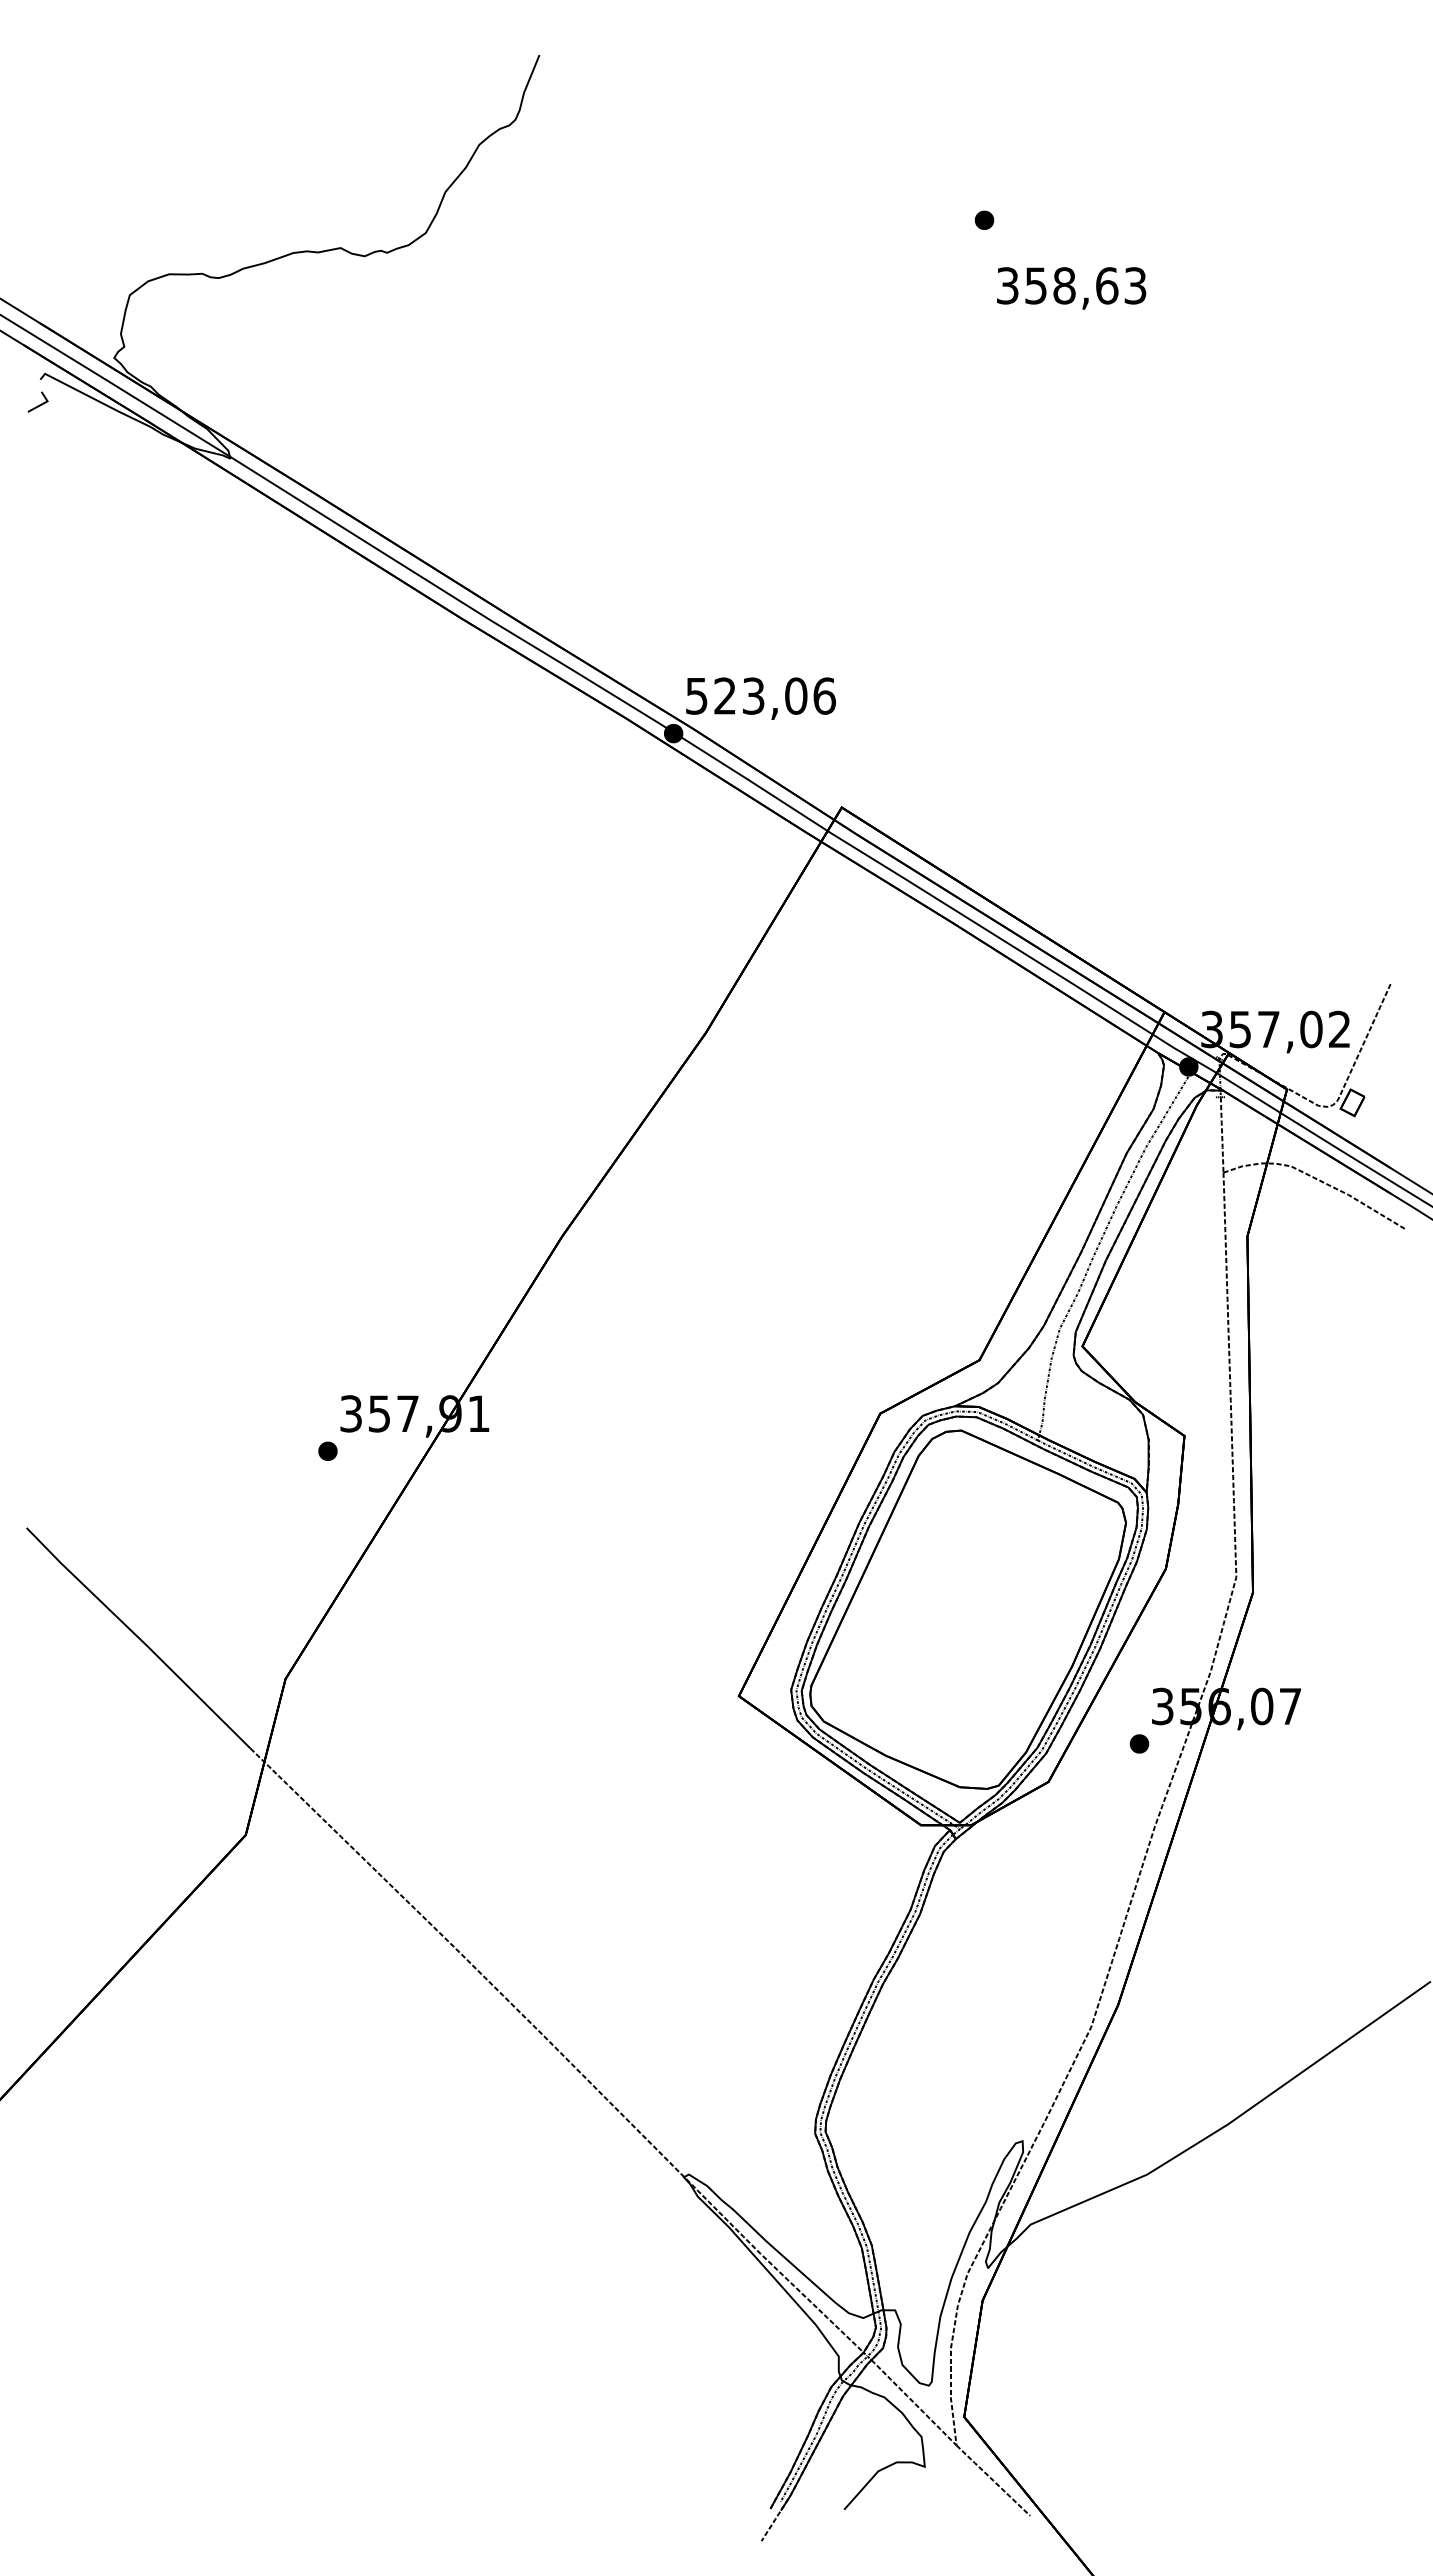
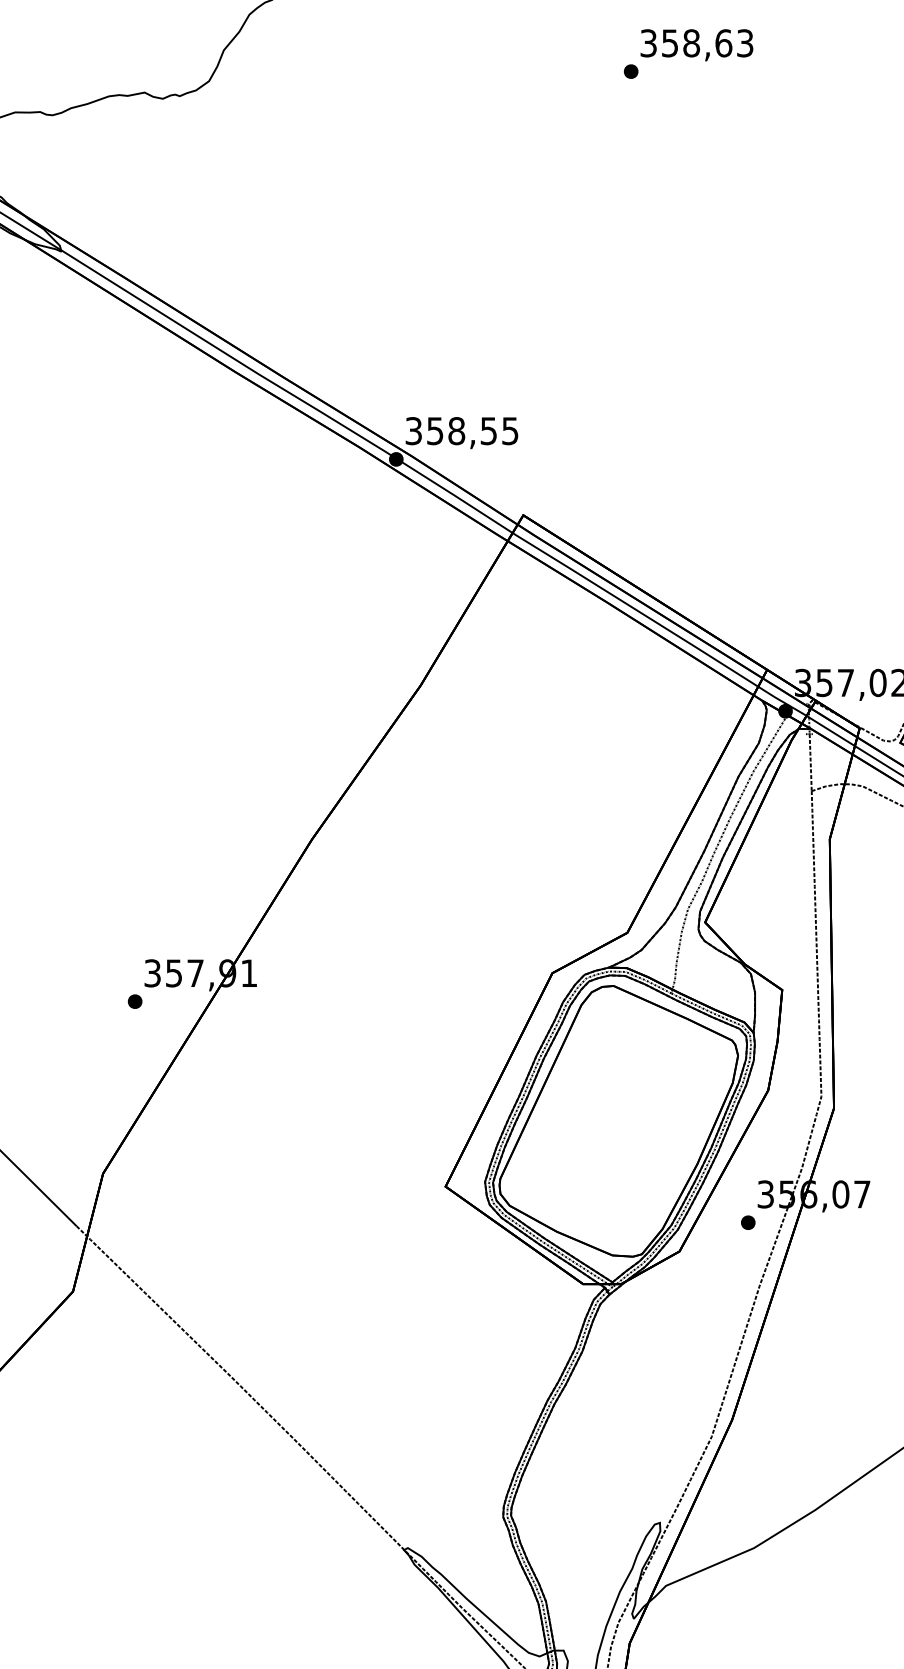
text: (1071, 288) -> (696, 45), moved
text: (761, 695) -> (462, 430), 523,06 -> 358,55

